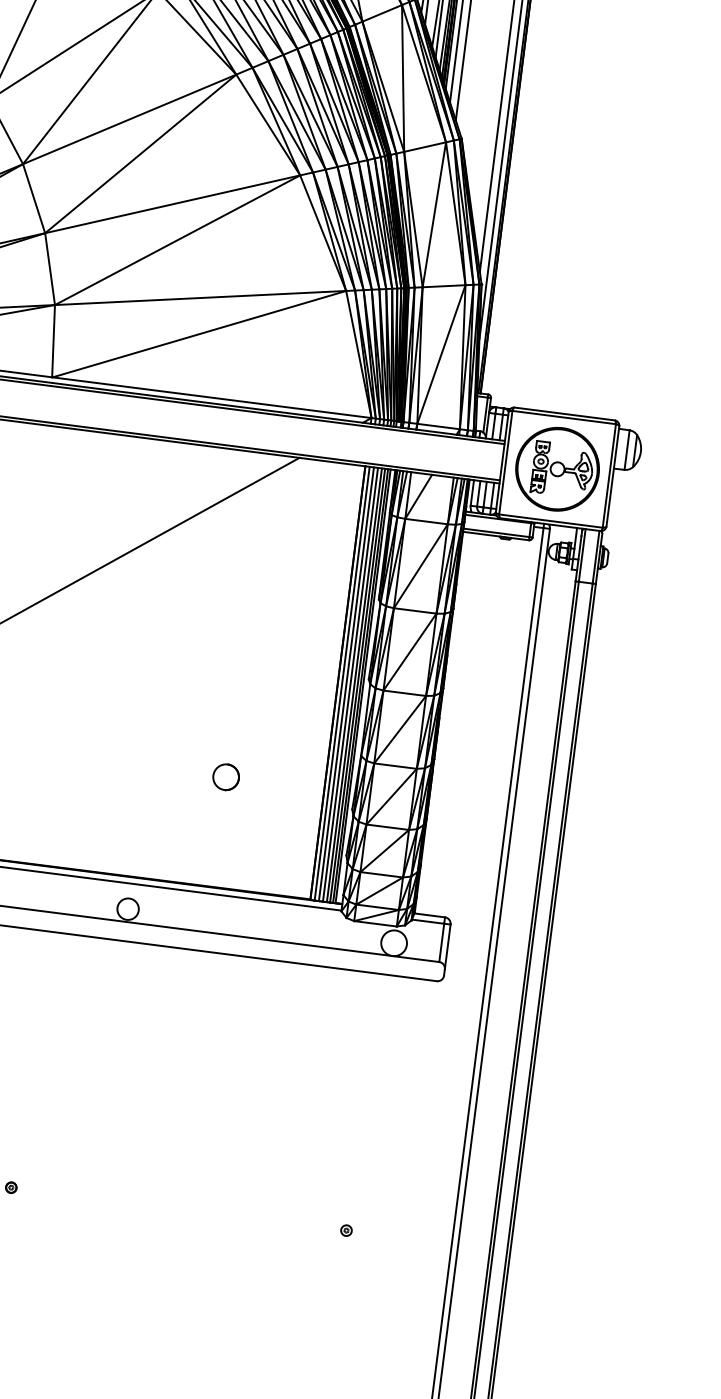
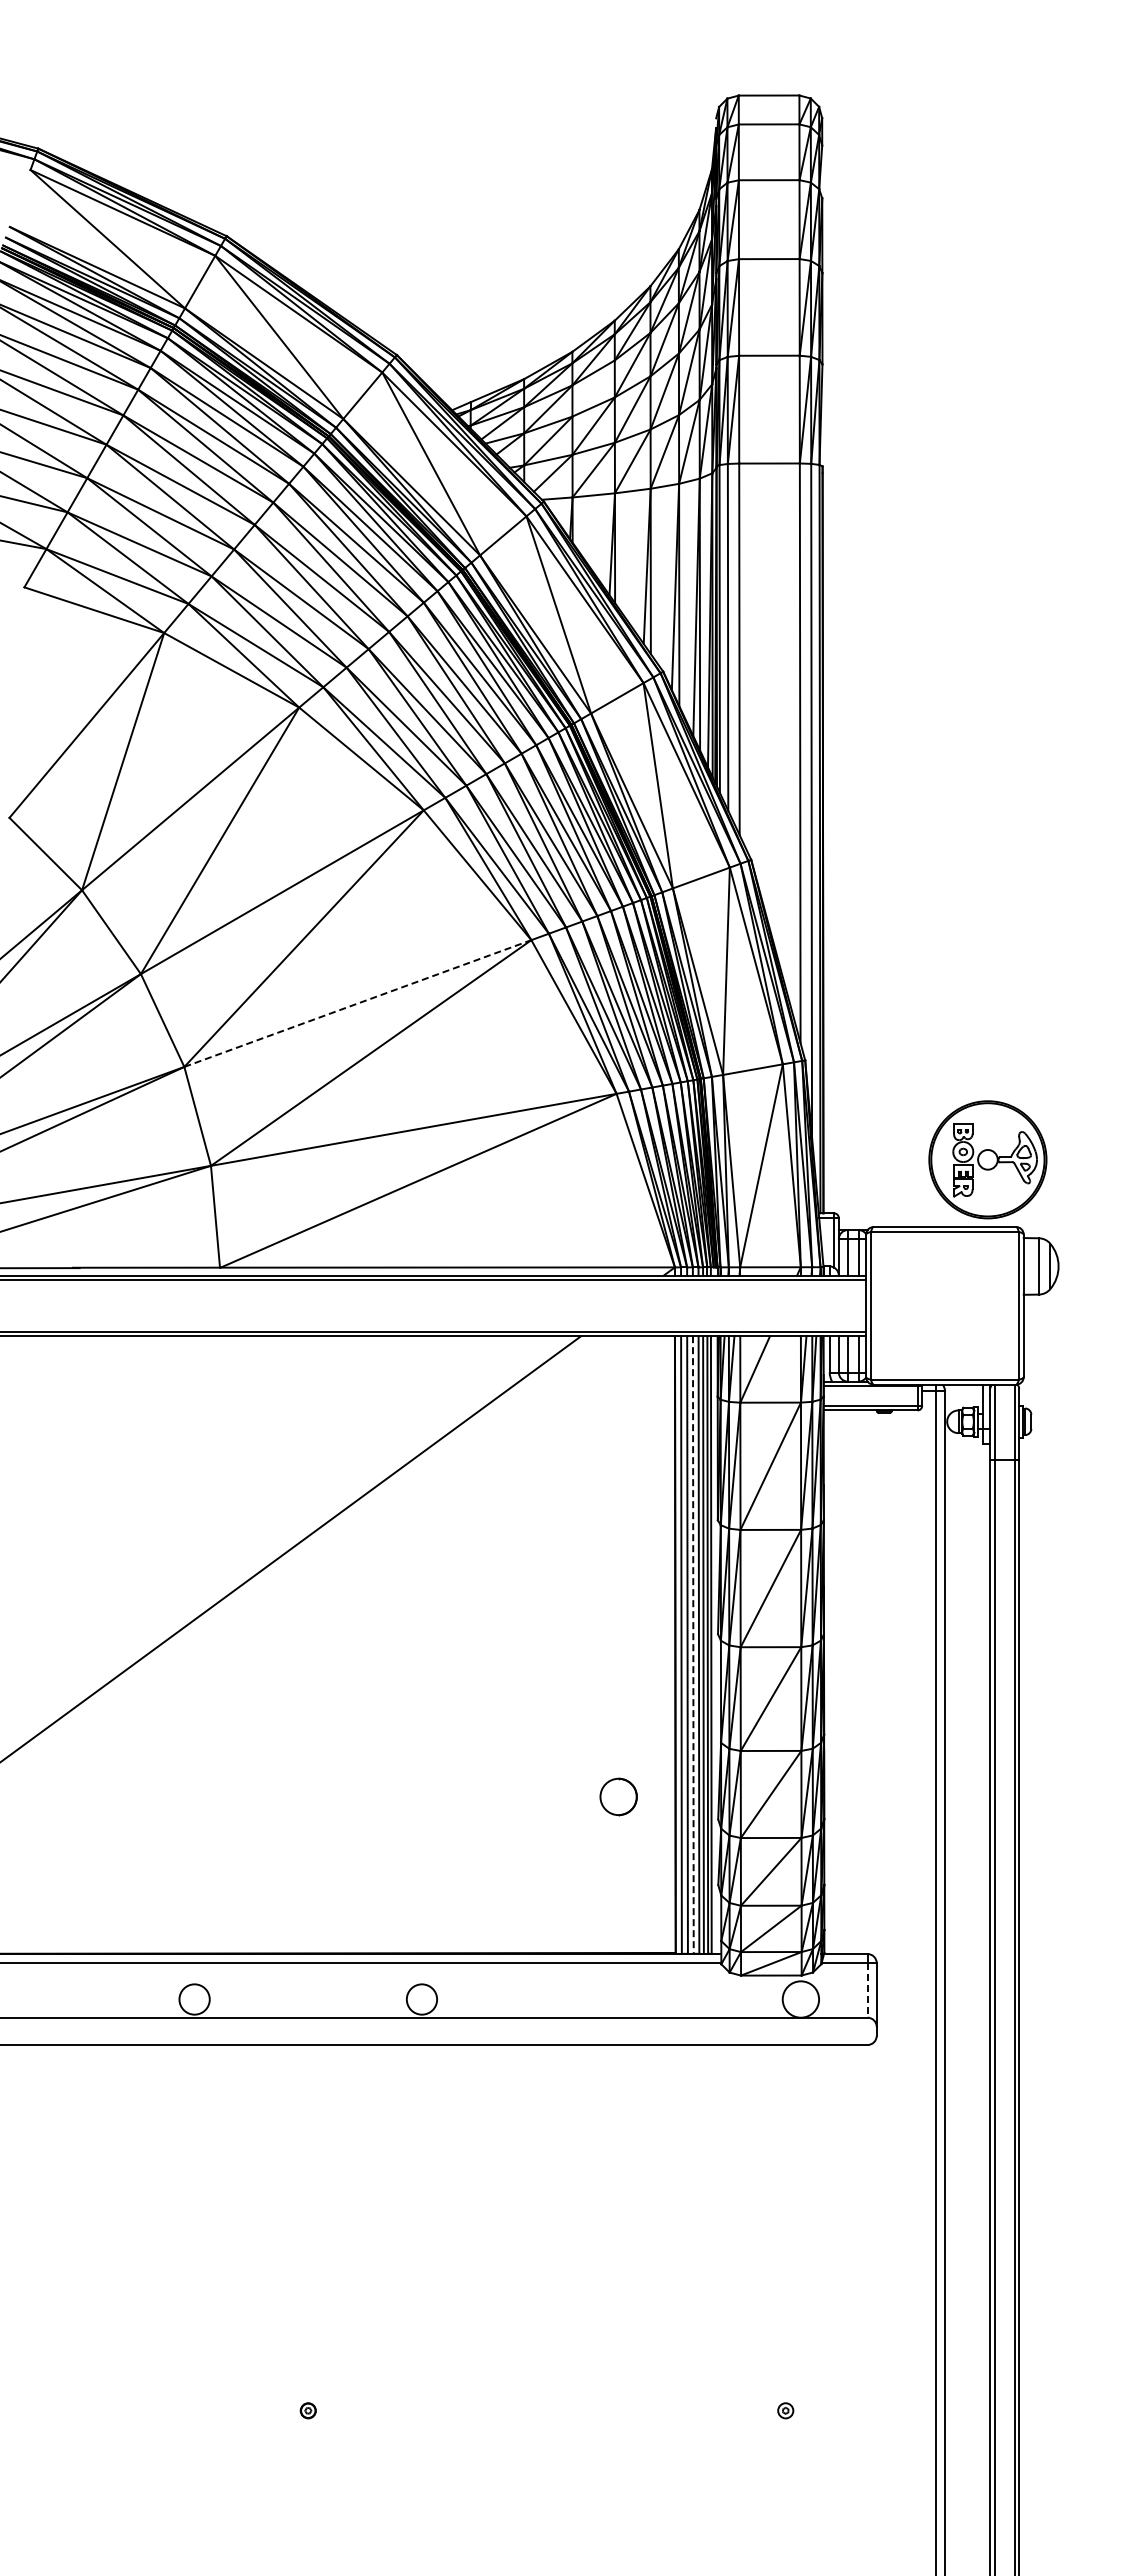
line: (172, 204) -> (357, 1003), solid -> dashed
part: (557, 469) -> (987, 1159), moved
line: (350, 684) -> (693, 1644), solid -> dashed
part: (226, 776) -> (618, 1796), moved
line: (441, 942) -> (867, 1990), solid -> dashed

